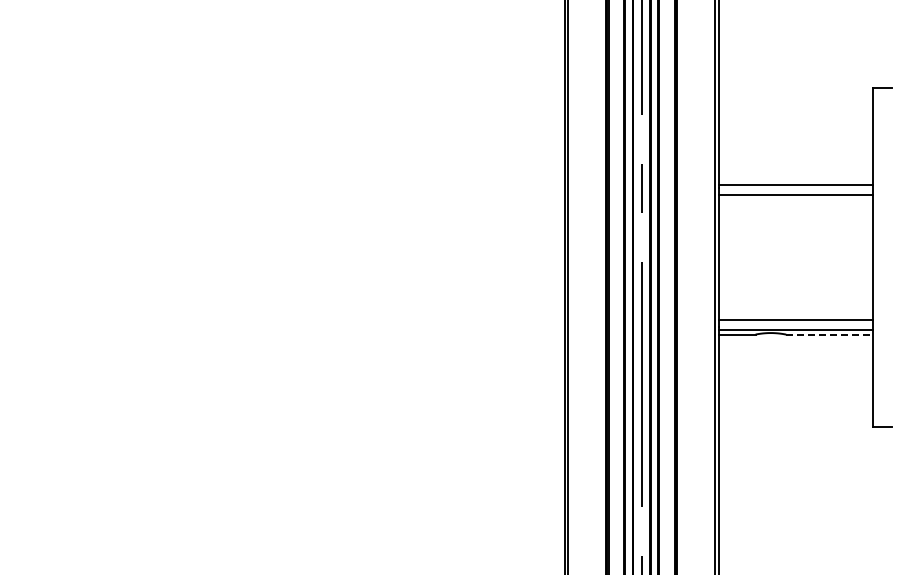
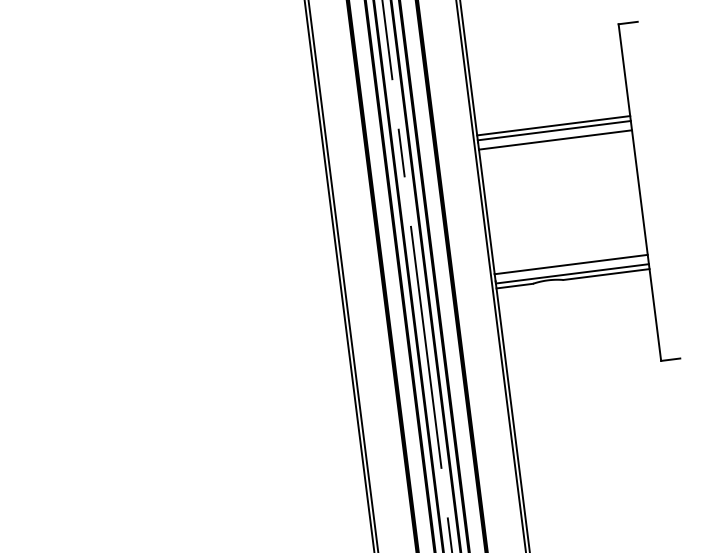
line: (795, 180) -> (553, 125), added
line: (830, 334) -> (607, 274), dashed -> solid

